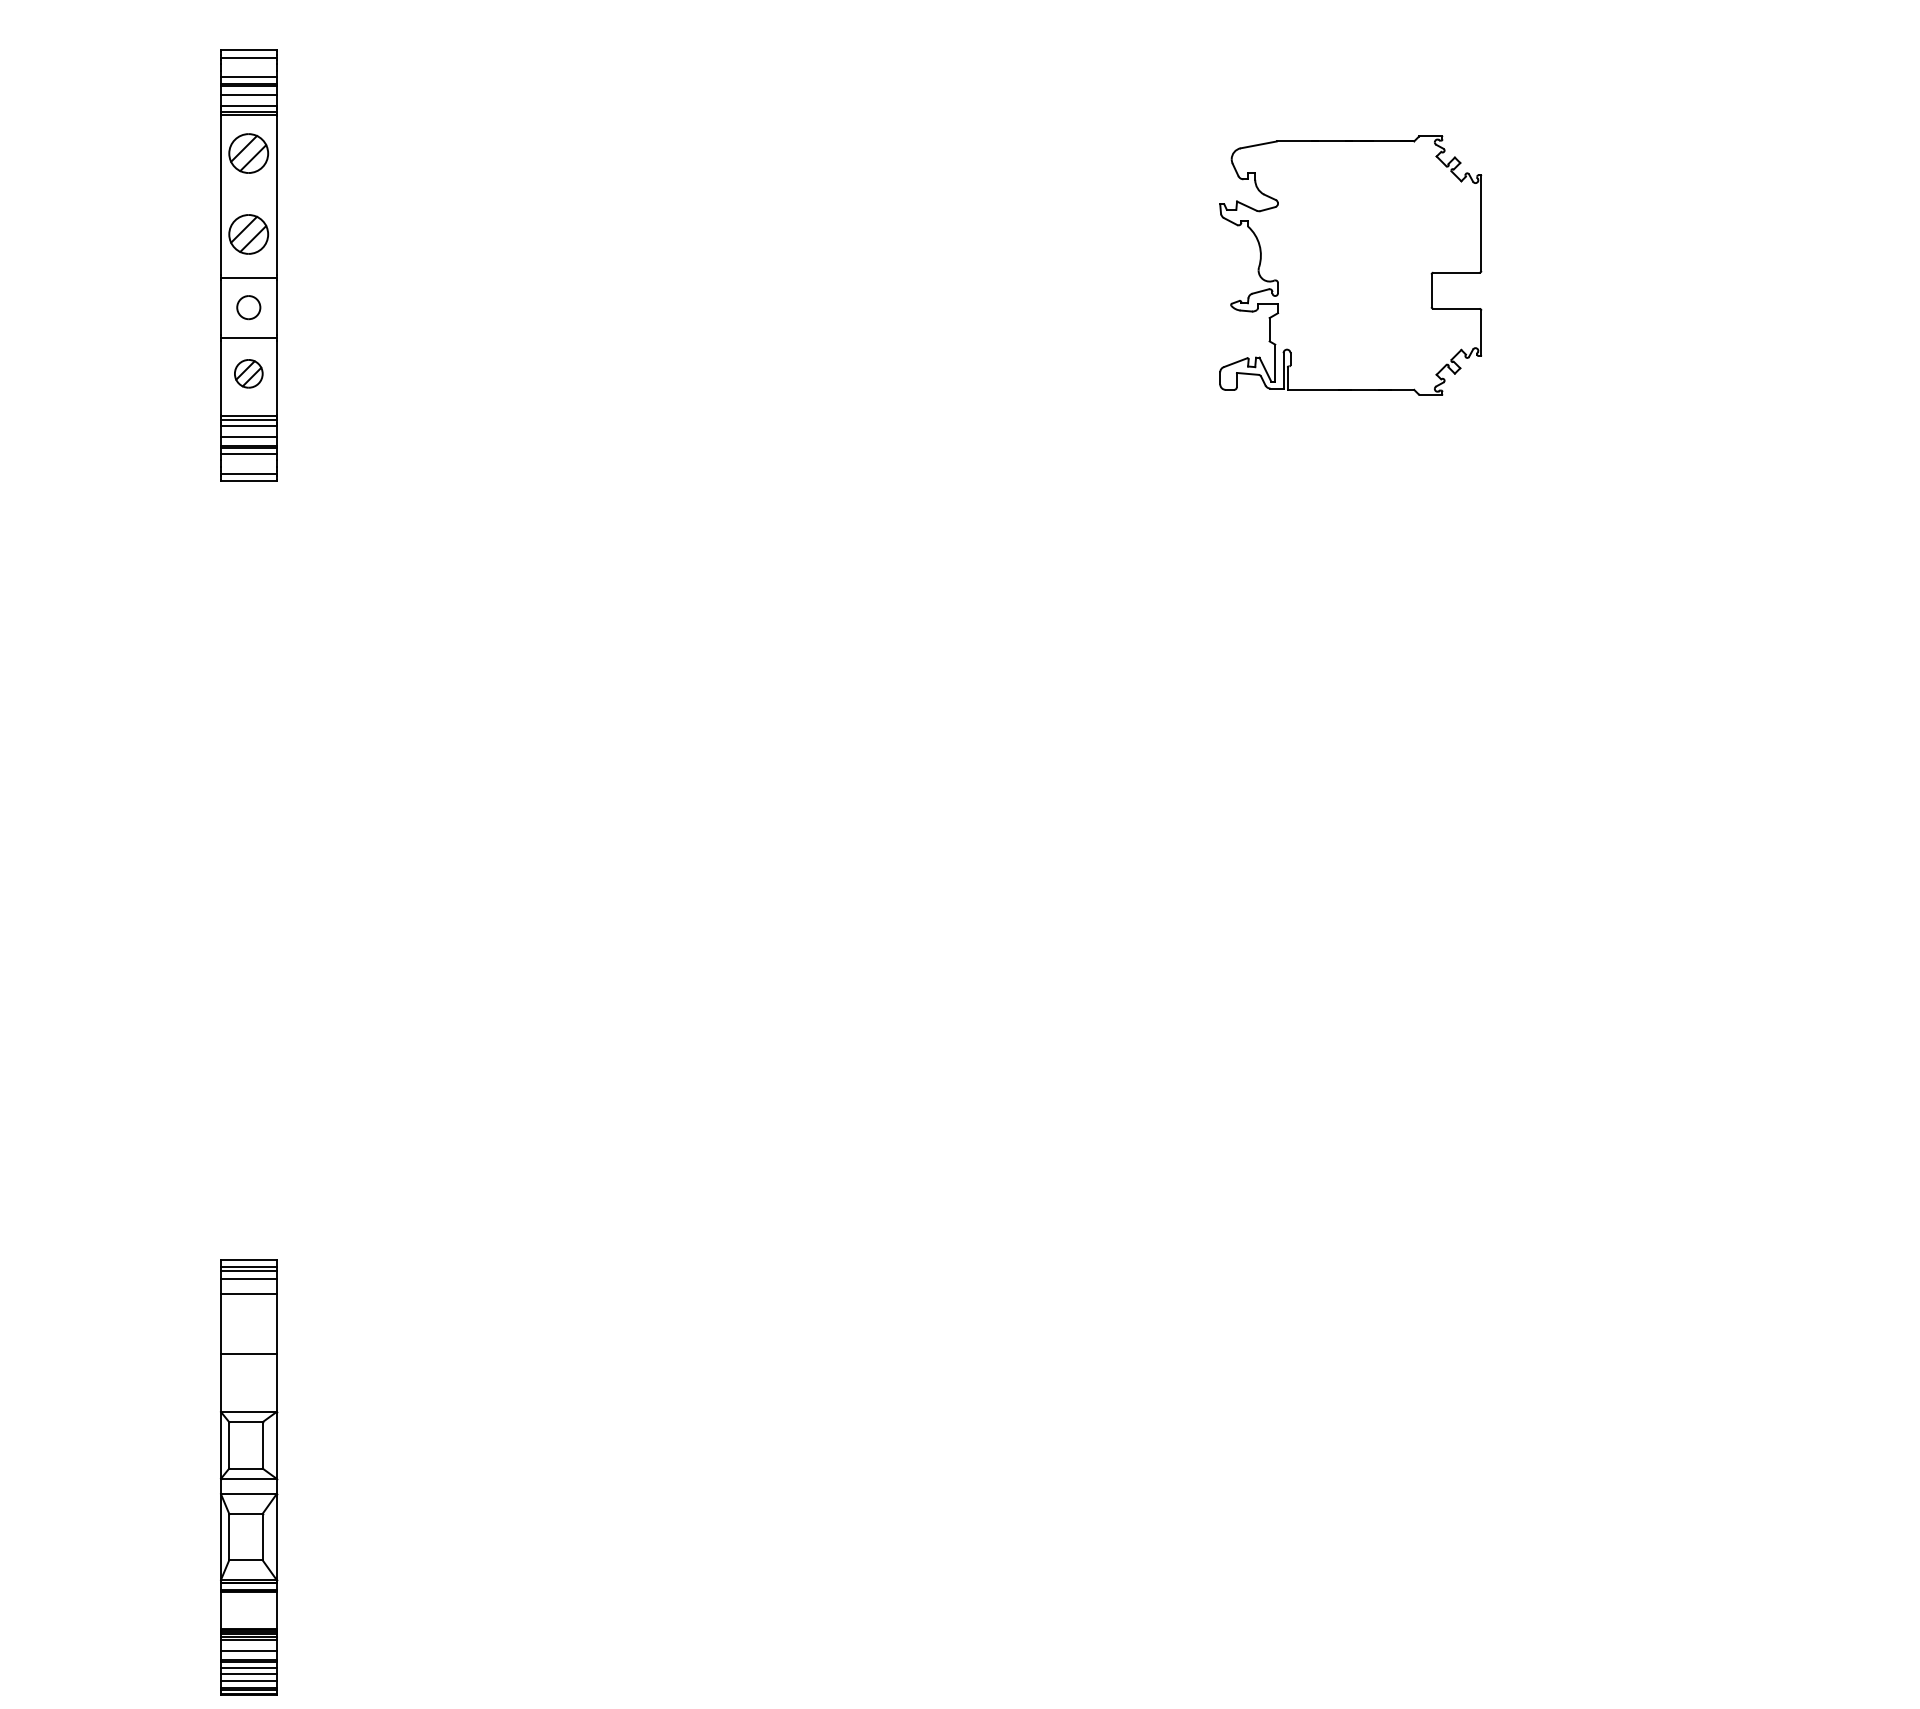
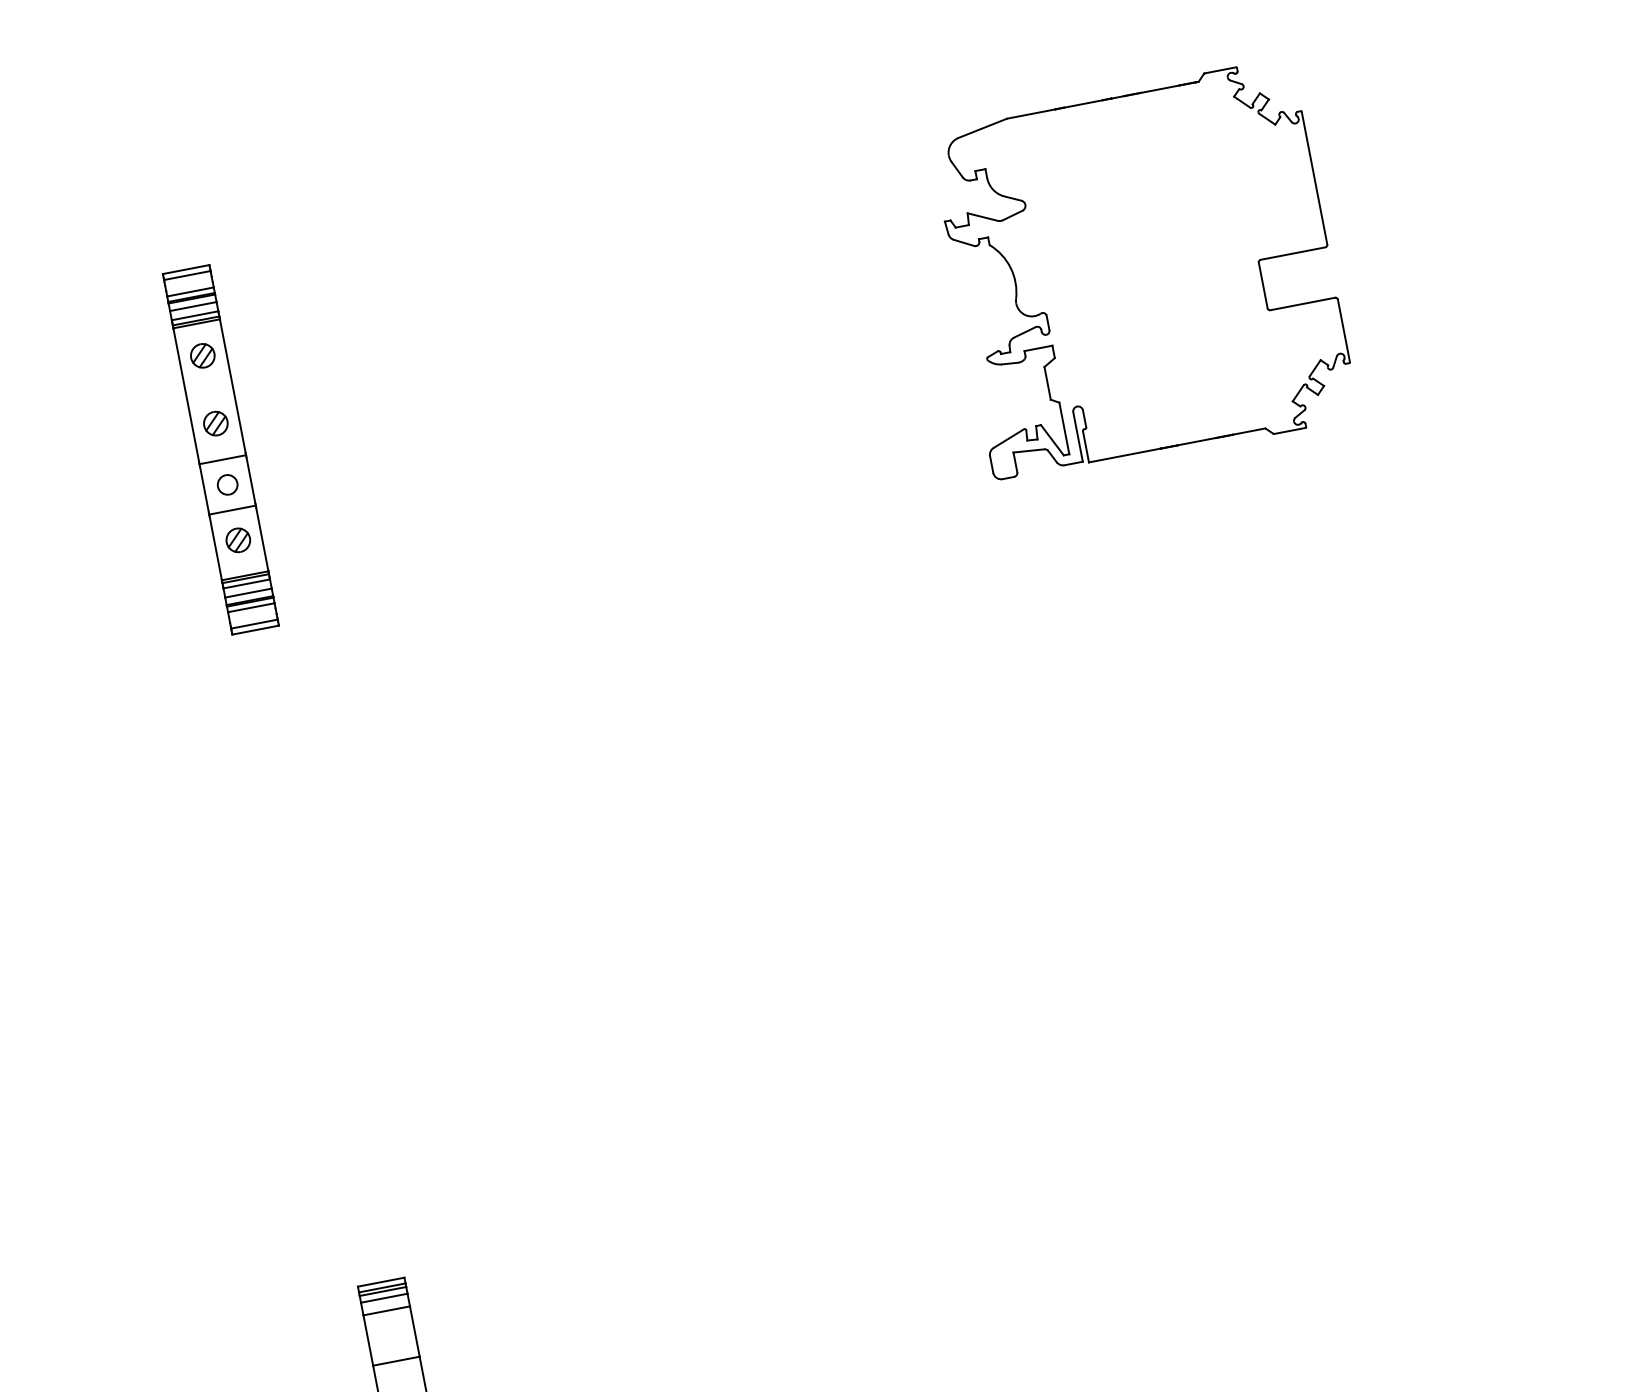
part: (248, 153) -> (202, 355), size x0.71
part: (248, 234) -> (215, 423), size x0.71
part: (1350, 265) -> (1143, 271), size x1.67

